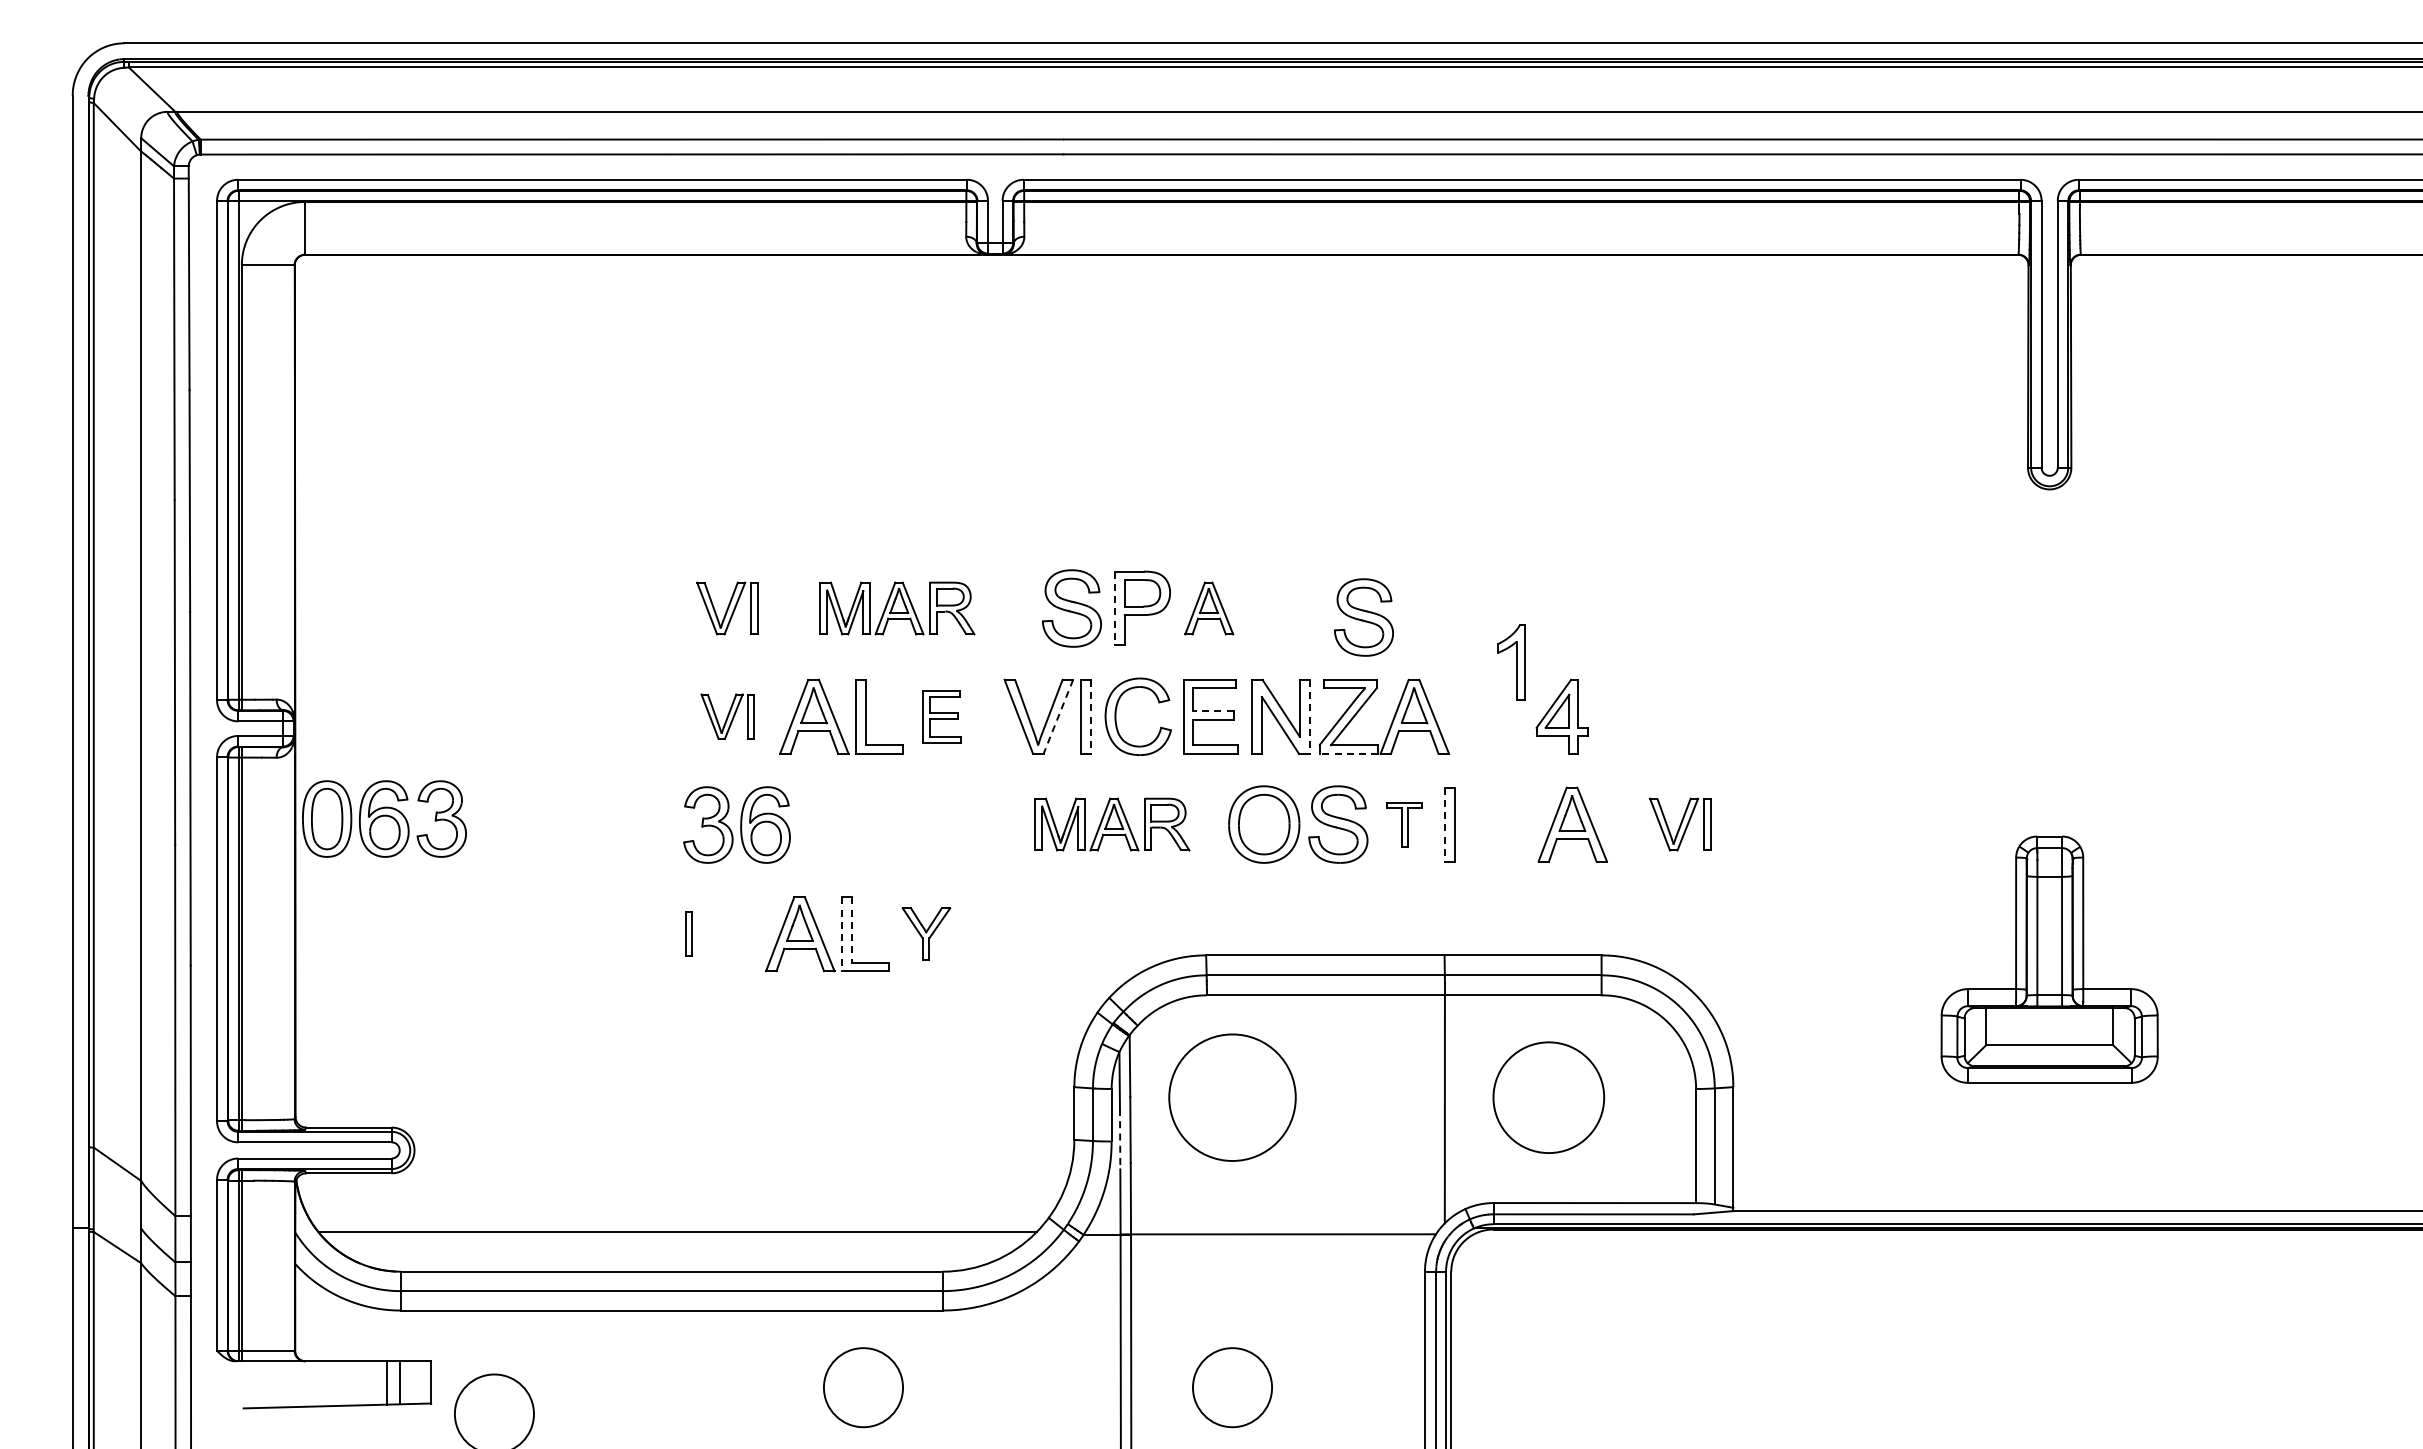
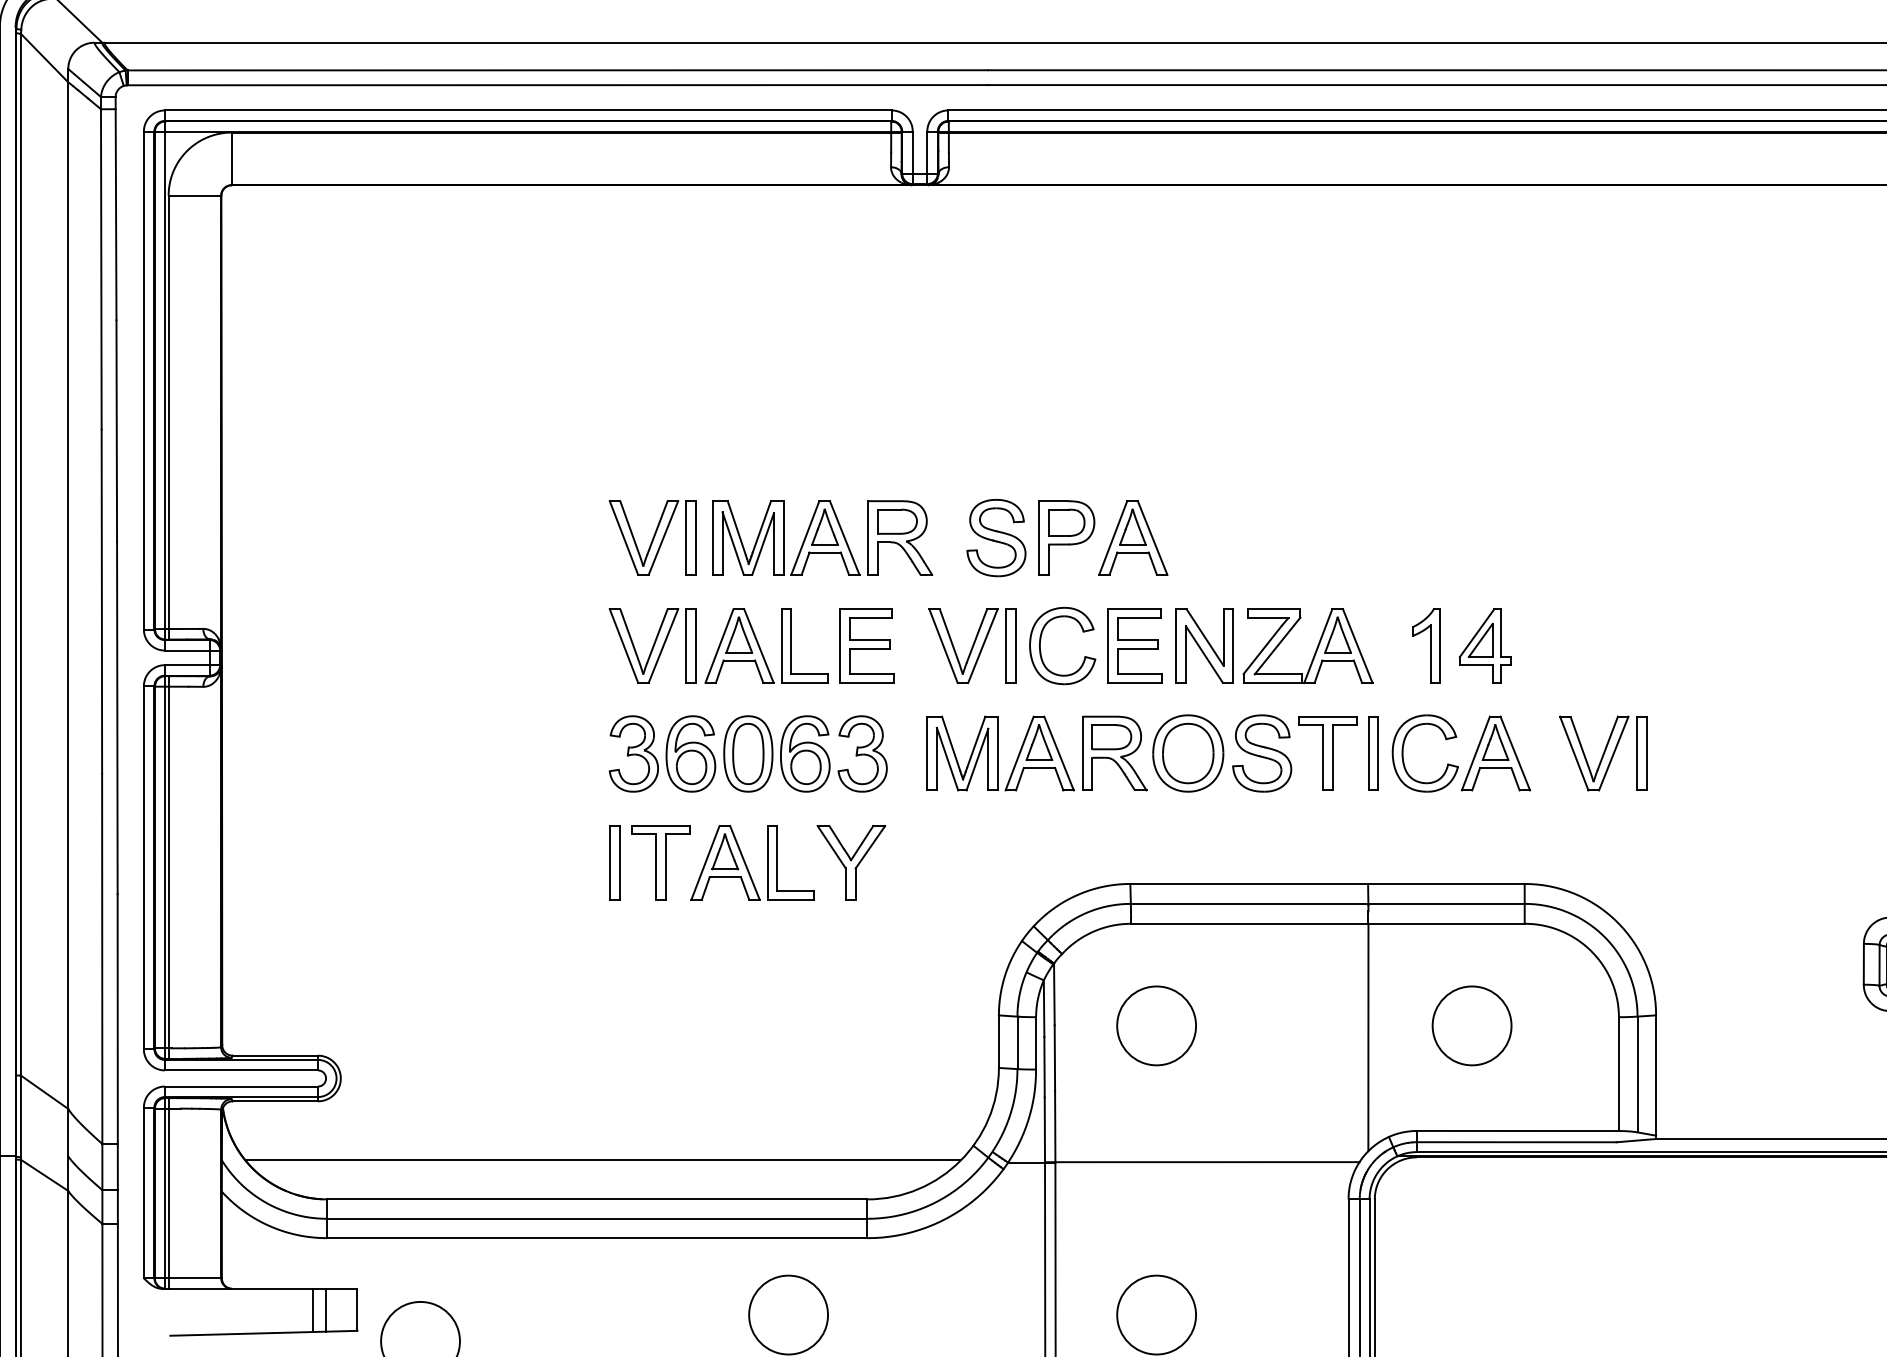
part: (727, 608) -> (652, 538), size x1.43
part: (897, 608) -> (822, 538), size x1.43
line: (1115, 608) -> (1039, 538), dashed -> solid
part: (1209, 608) -> (1133, 538), size x1.43
part: (1363, 617) -> (1287, 546), removed
part: (1511, 662) -> (1425, 645), moved
line: (1213, 711) -> (1137, 640), dashed -> solid
part: (727, 716) -> (652, 645), size x1.67
part: (941, 716) -> (866, 645), size x1.43
line: (1058, 716) -> (983, 645), dashed -> solid
line: (1091, 716) -> (1015, 645), dashed -> solid
line: (1309, 716) -> (1233, 645), dashed -> solid
line: (1348, 753) -> (1272, 682), dashed -> solid
part: (384, 818) -> (805, 753), moved
part: (1480, 822) -> (1403, 751), added
part: (1112, 824) -> (1036, 753), size x1.43
part: (1404, 824) -> (1328, 753), size x1.67
line: (1445, 824) -> (1369, 753), dashed -> solid
part: (1680, 824) -> (1603, 753), size x1.43
line: (852, 929) -> (777, 858), dashed -> solid
part: (688, 933) -> (614, 862), size x1.67
part: (734, 933) -> (659, 862), added
part: (926, 933) -> (851, 862), size x1.43
line: (842, 934) -> (767, 863), dashed -> solid
circle: (1232, 1097) -> (1156, 1025), size x0.62
circle: (1548, 1097) -> (1471, 1025), size x0.71
line: (1120, 1139) -> (1044, 1067), dashed -> solid

